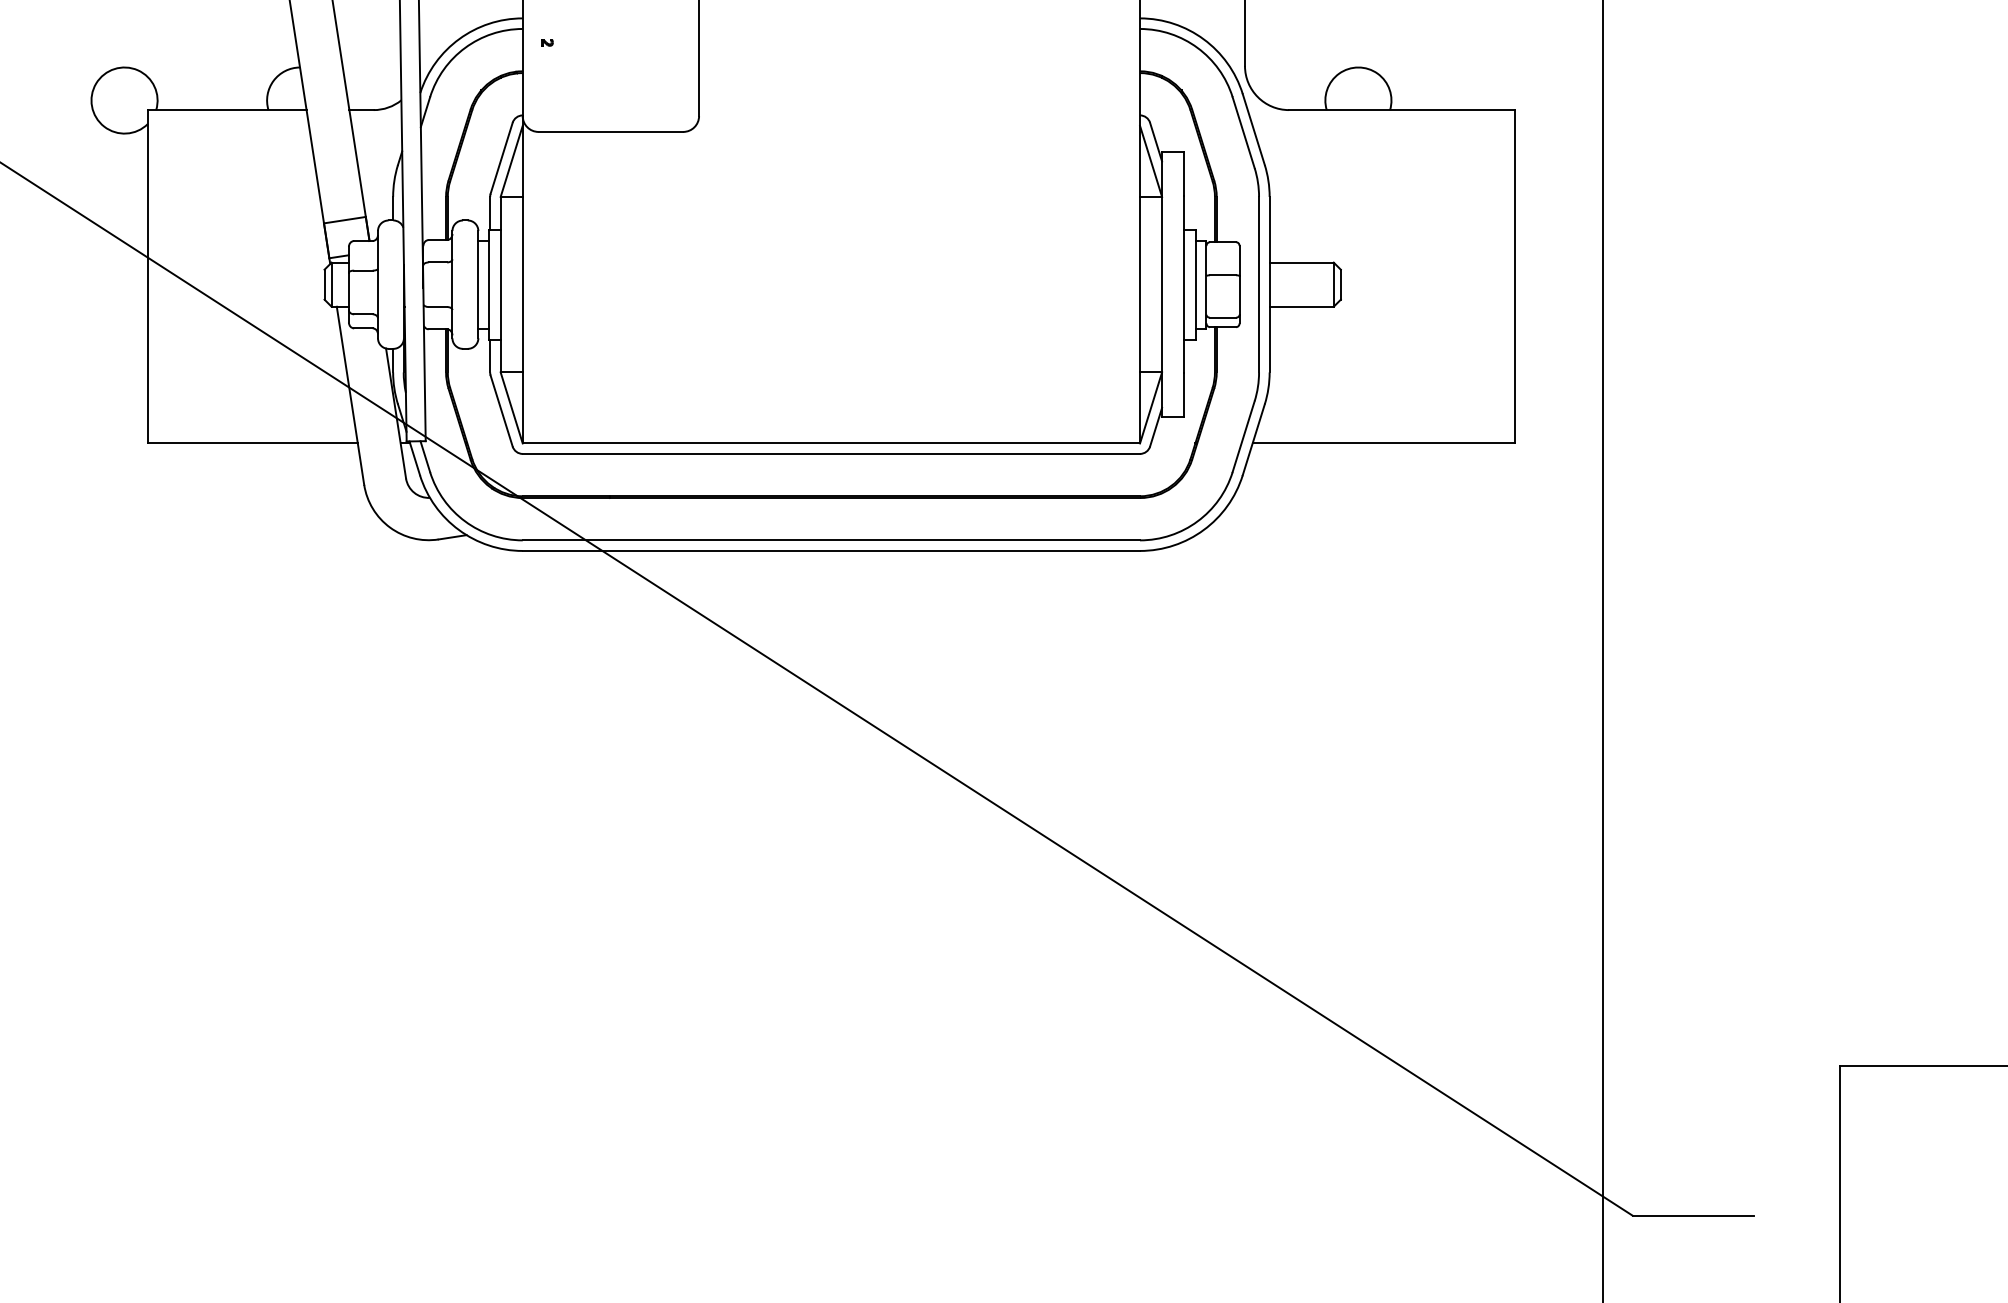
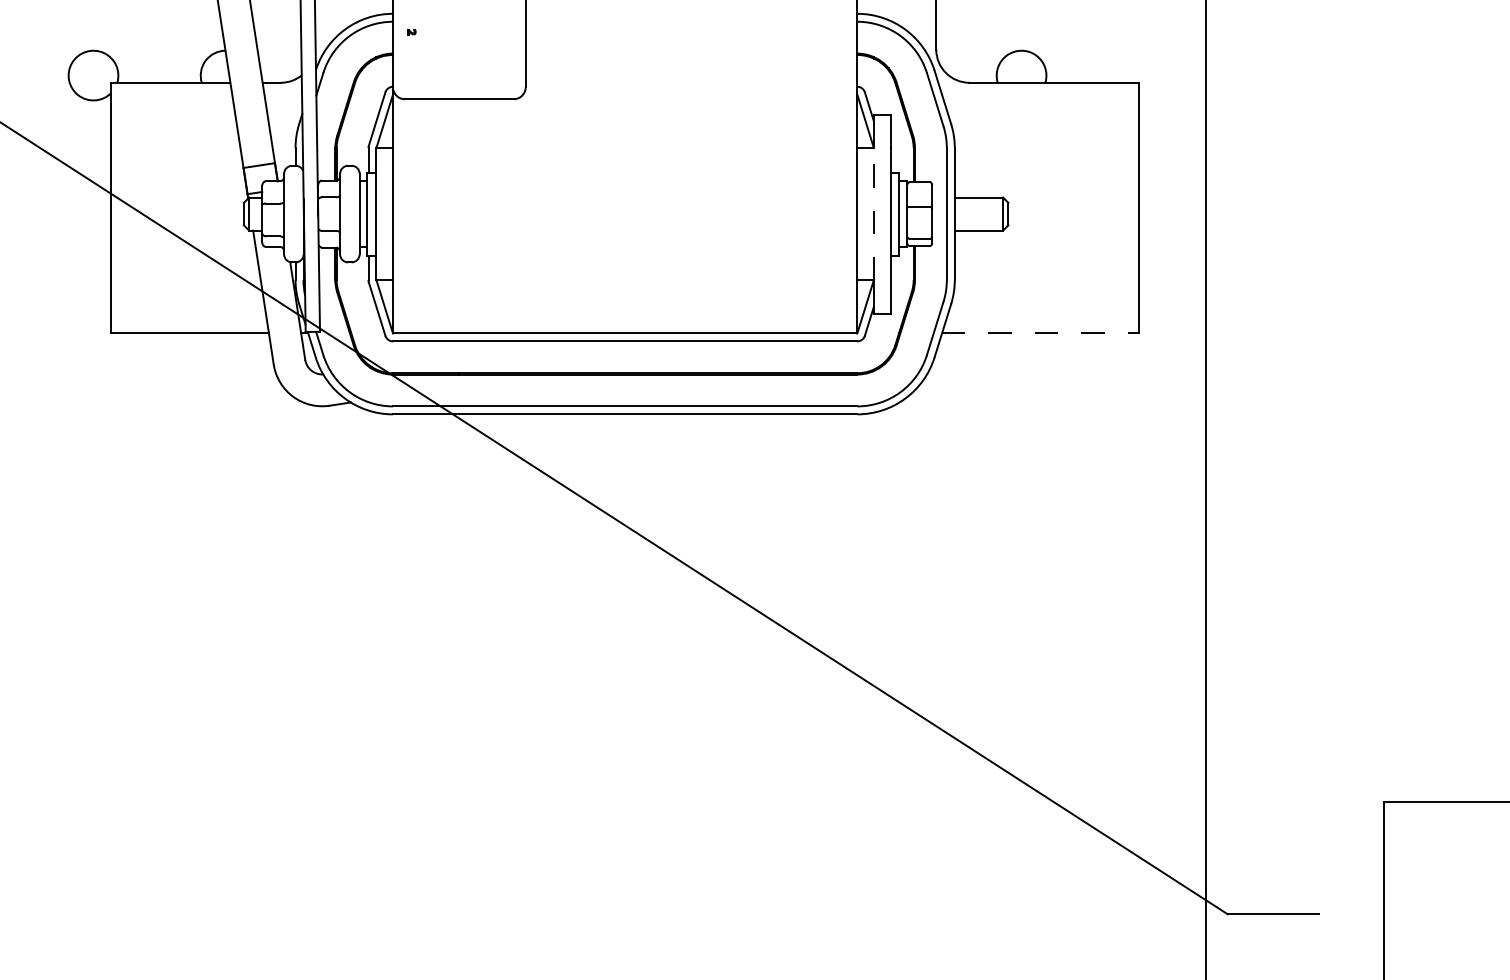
line: (1161, 283) -> (873, 213), solid -> dashed
line: (1383, 443) -> (1040, 333), solid -> dashed

